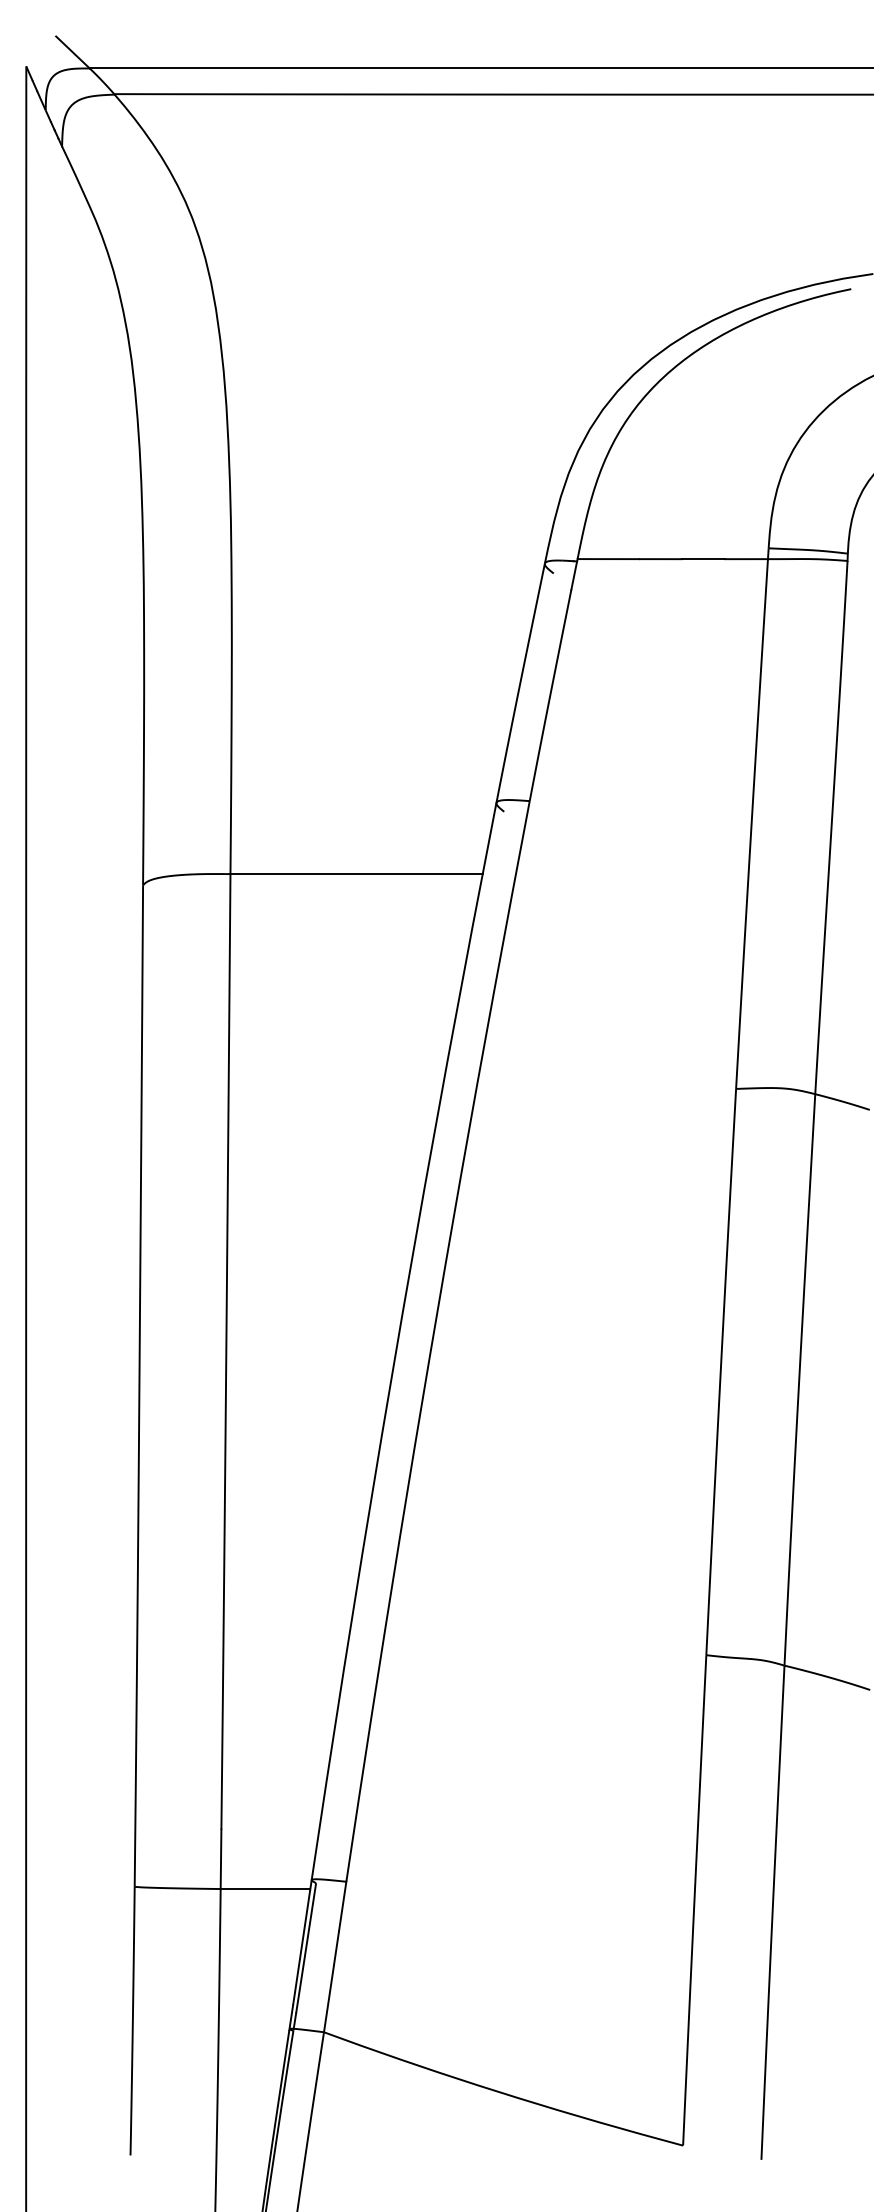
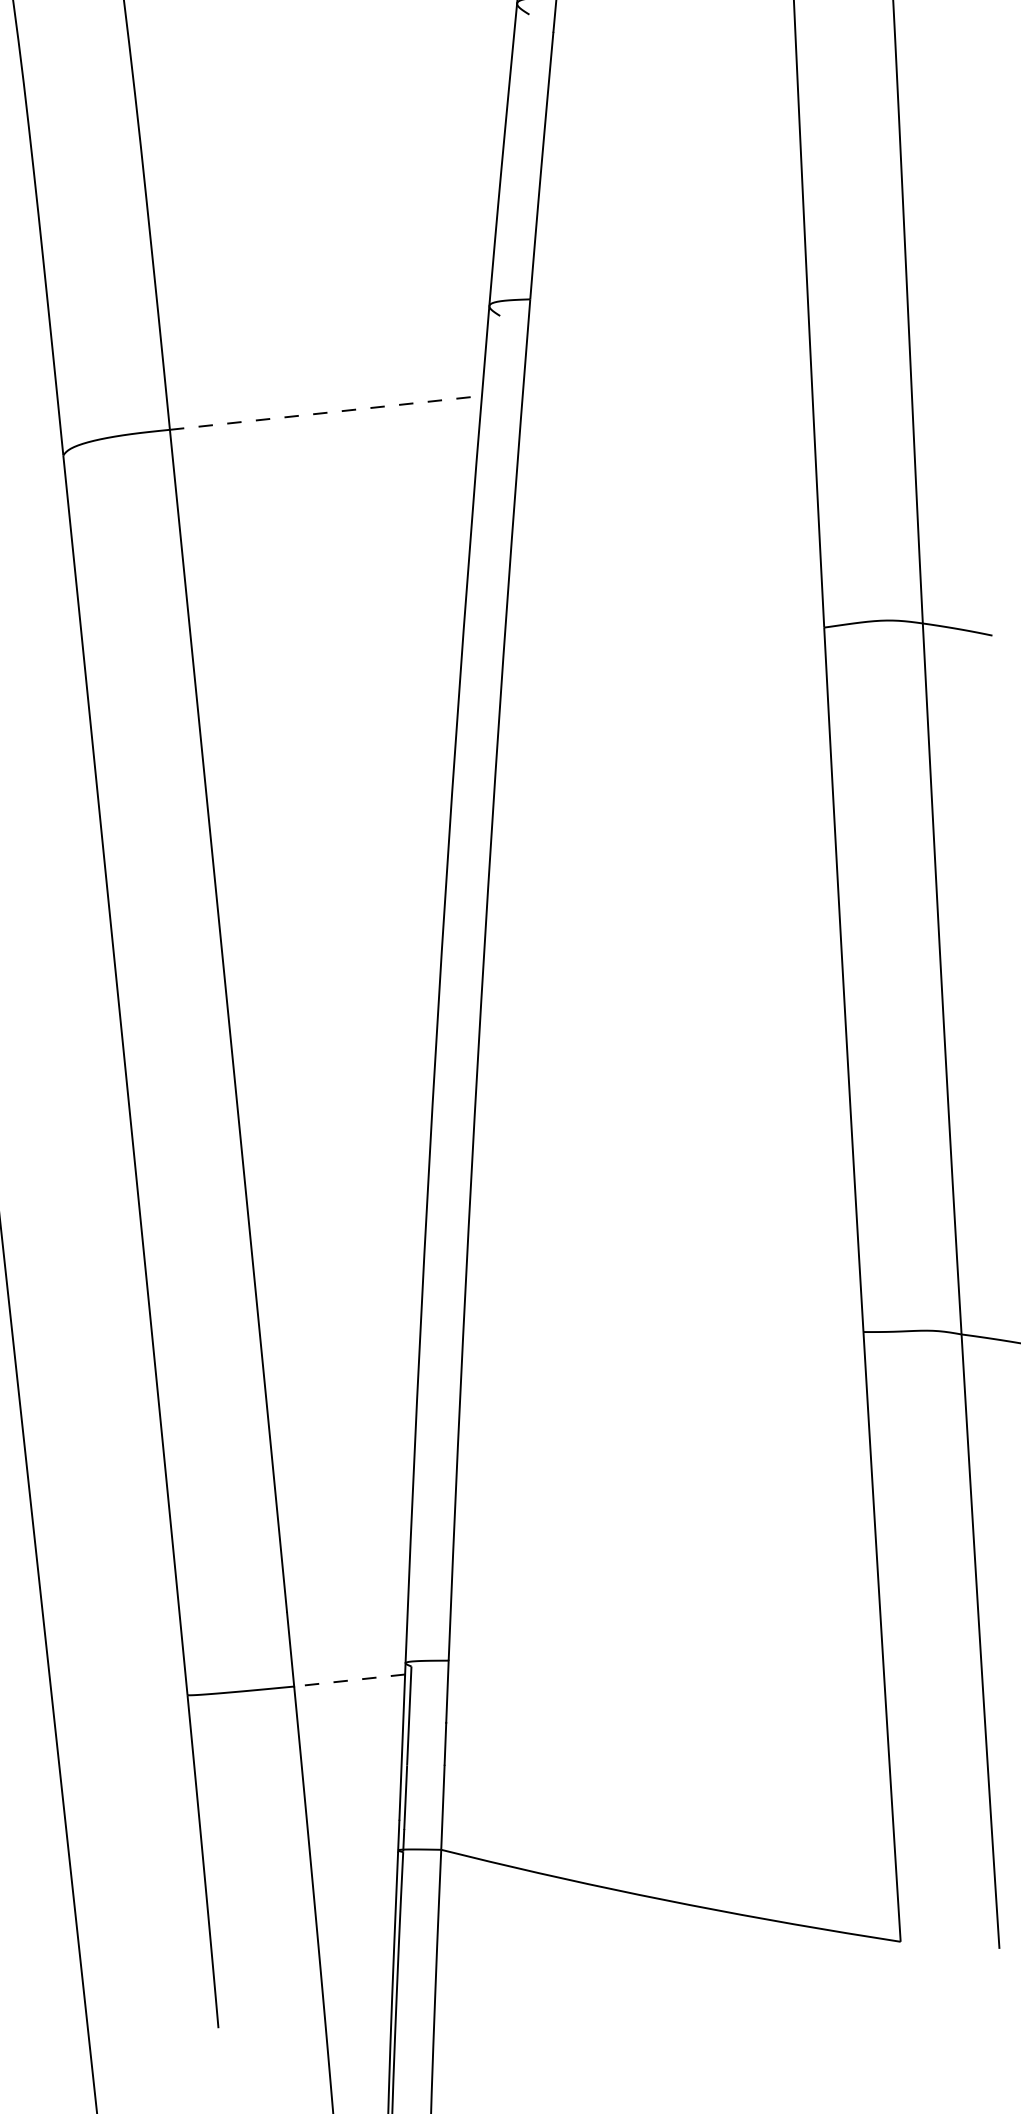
line: (357, 874) -> (327, 413), solid -> dashed
line: (265, 1889) -> (349, 1681), solid -> dashed

